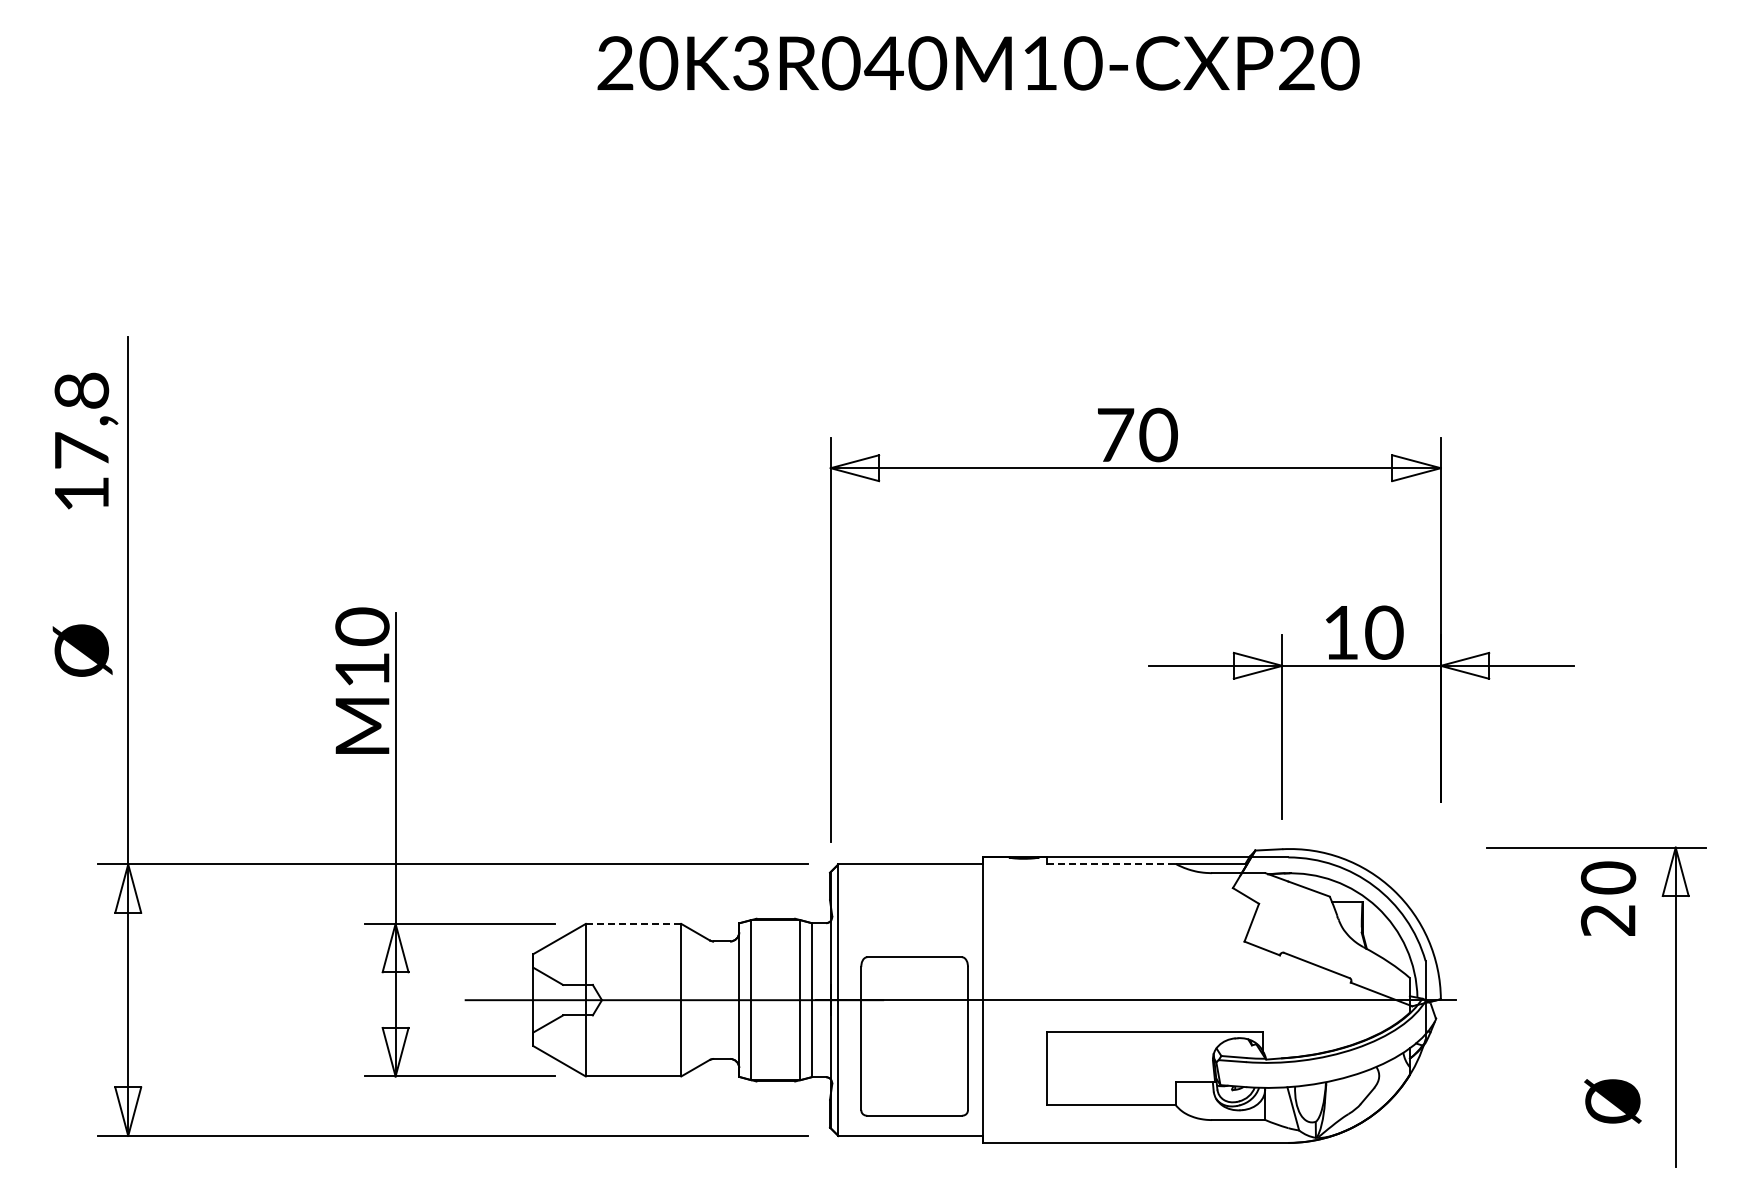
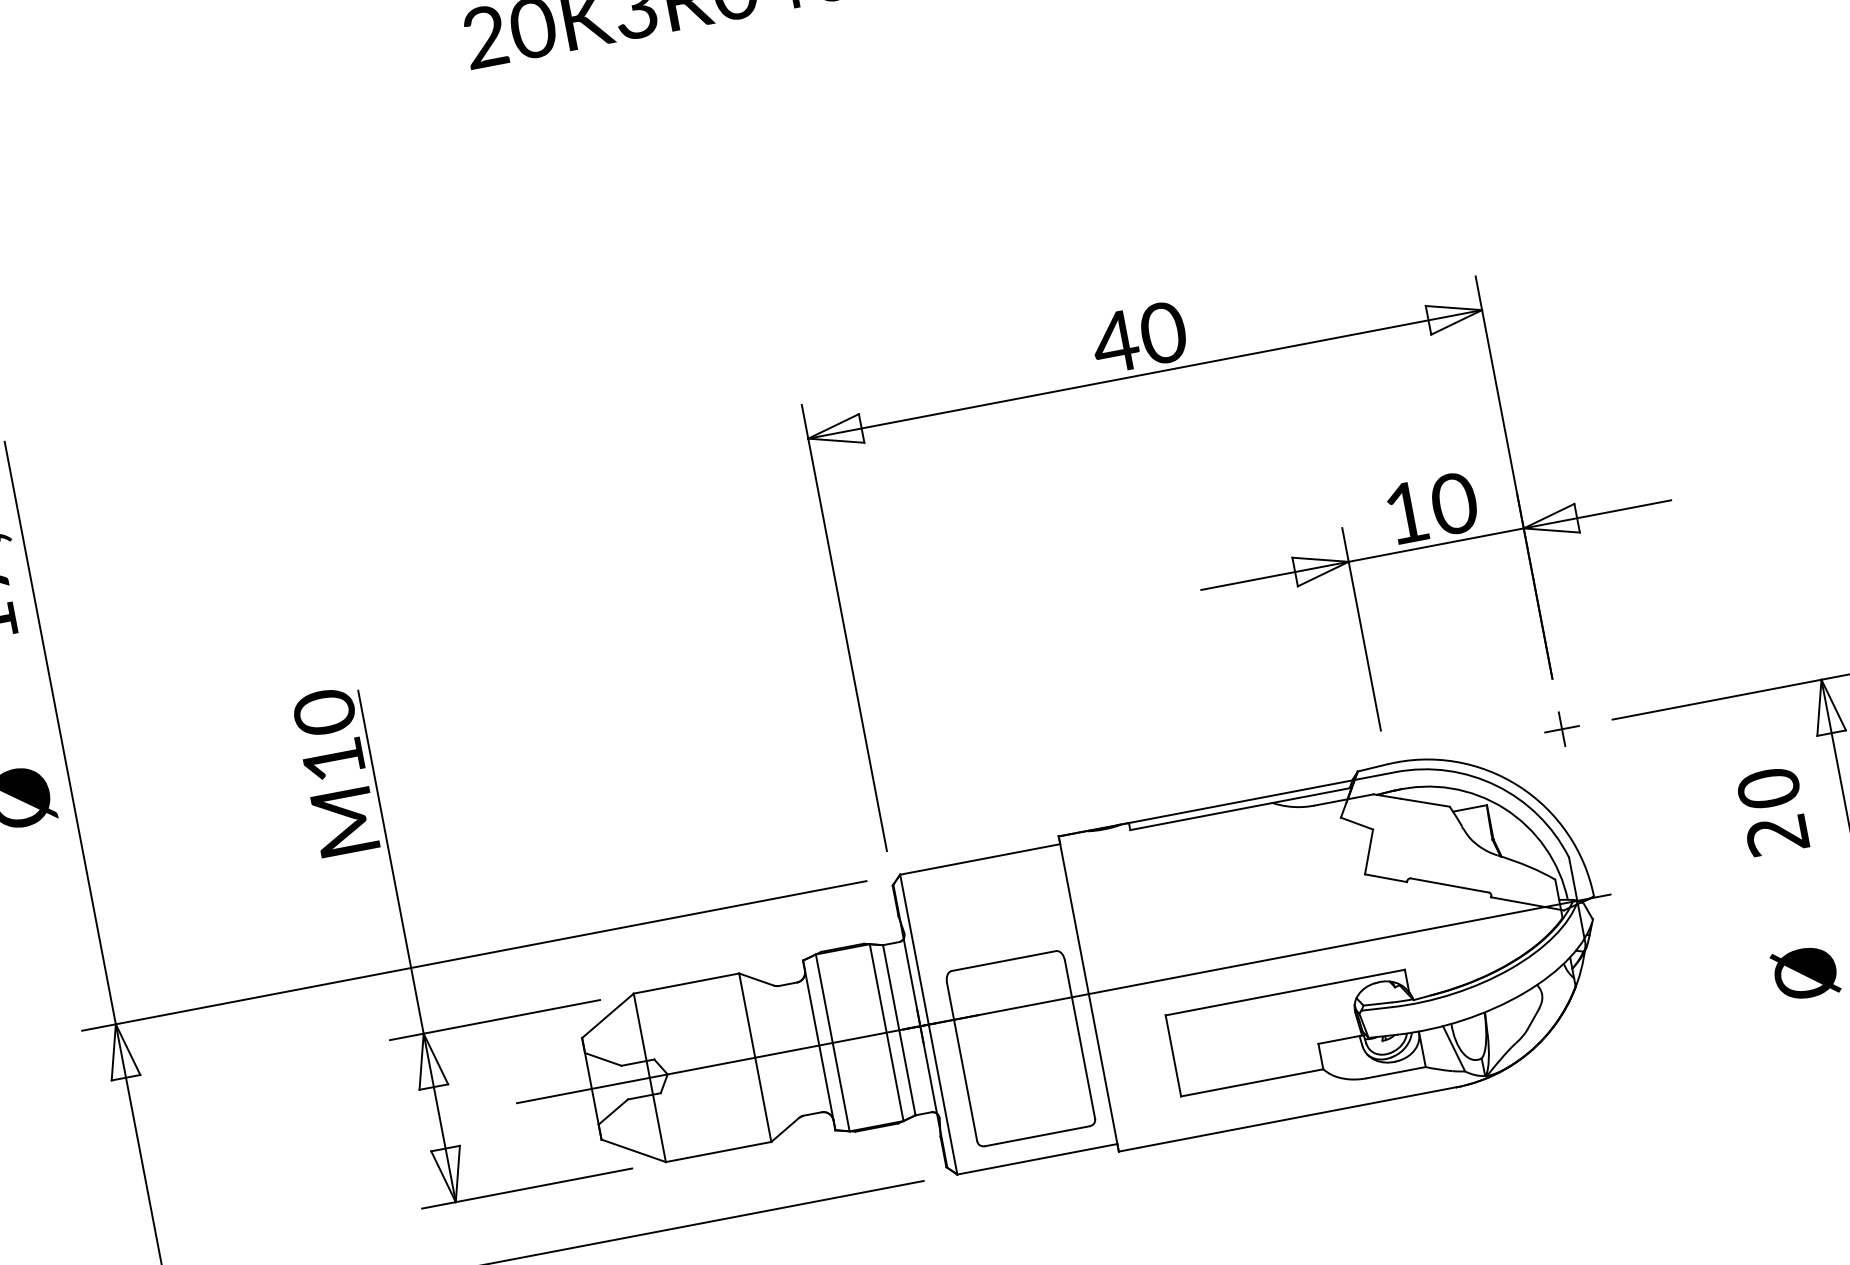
text: (1114, 434) -> (1114, 341), 70 -> 40
part: (1440, 847) -> (1561, 729), added
line: (1111, 863) -> (1201, 816), dashed -> solid
text: (1608, 898) -> (1773, 811), moved
line: (633, 923) -> (686, 983), dashed -> solid

